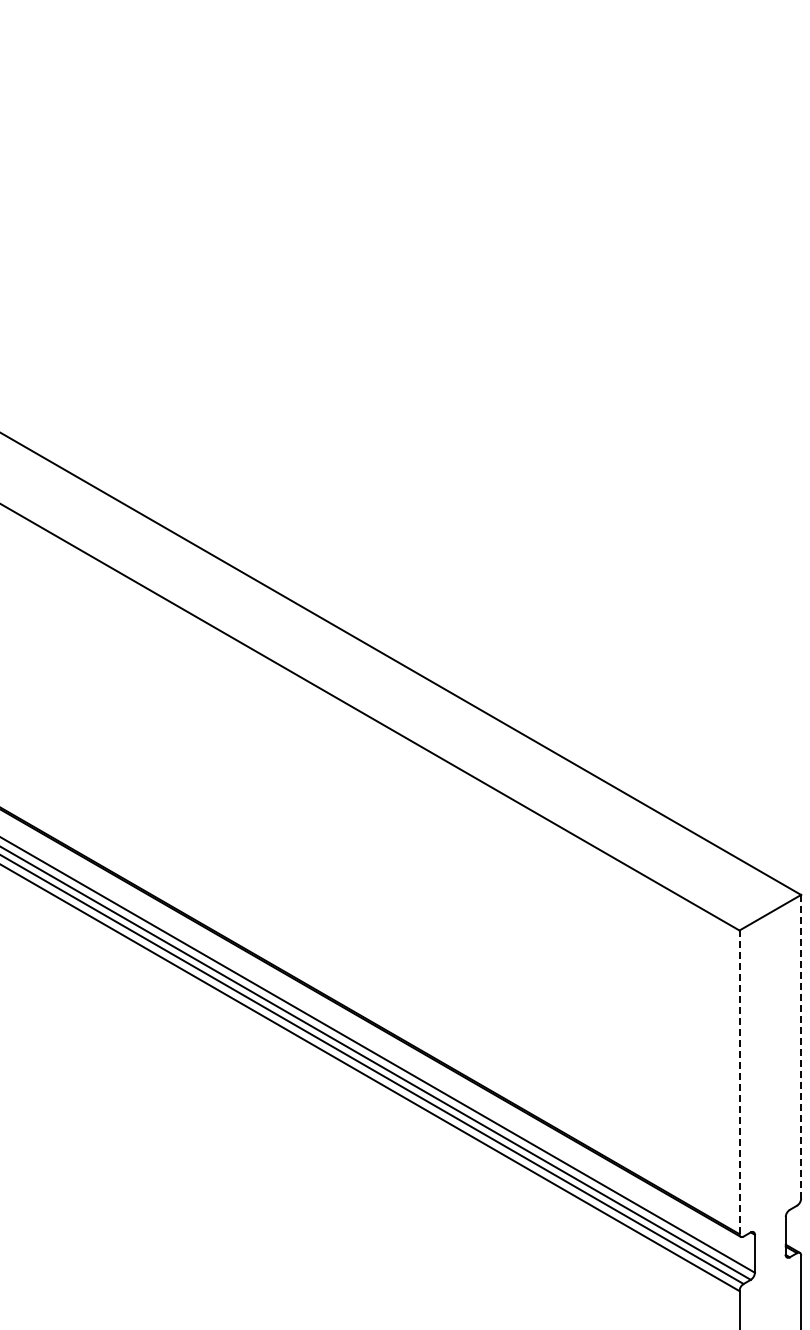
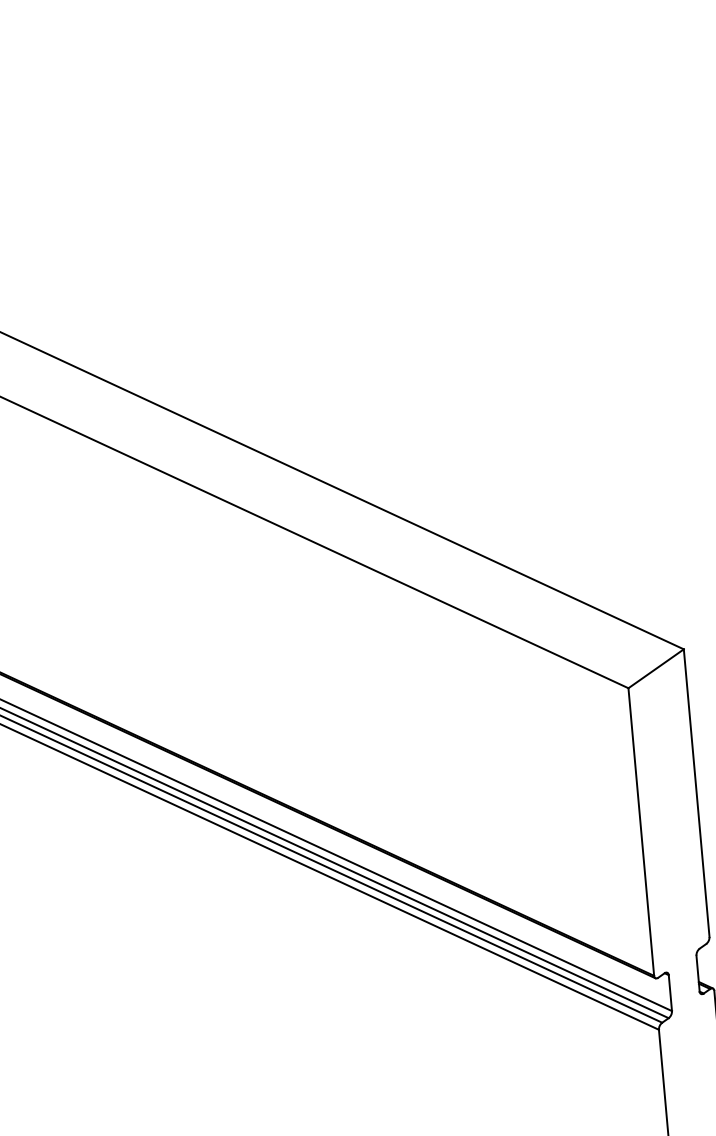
line: (801, 1046) -> (696, 792), dashed -> solid
line: (739, 1082) -> (641, 832), dashed -> solid

